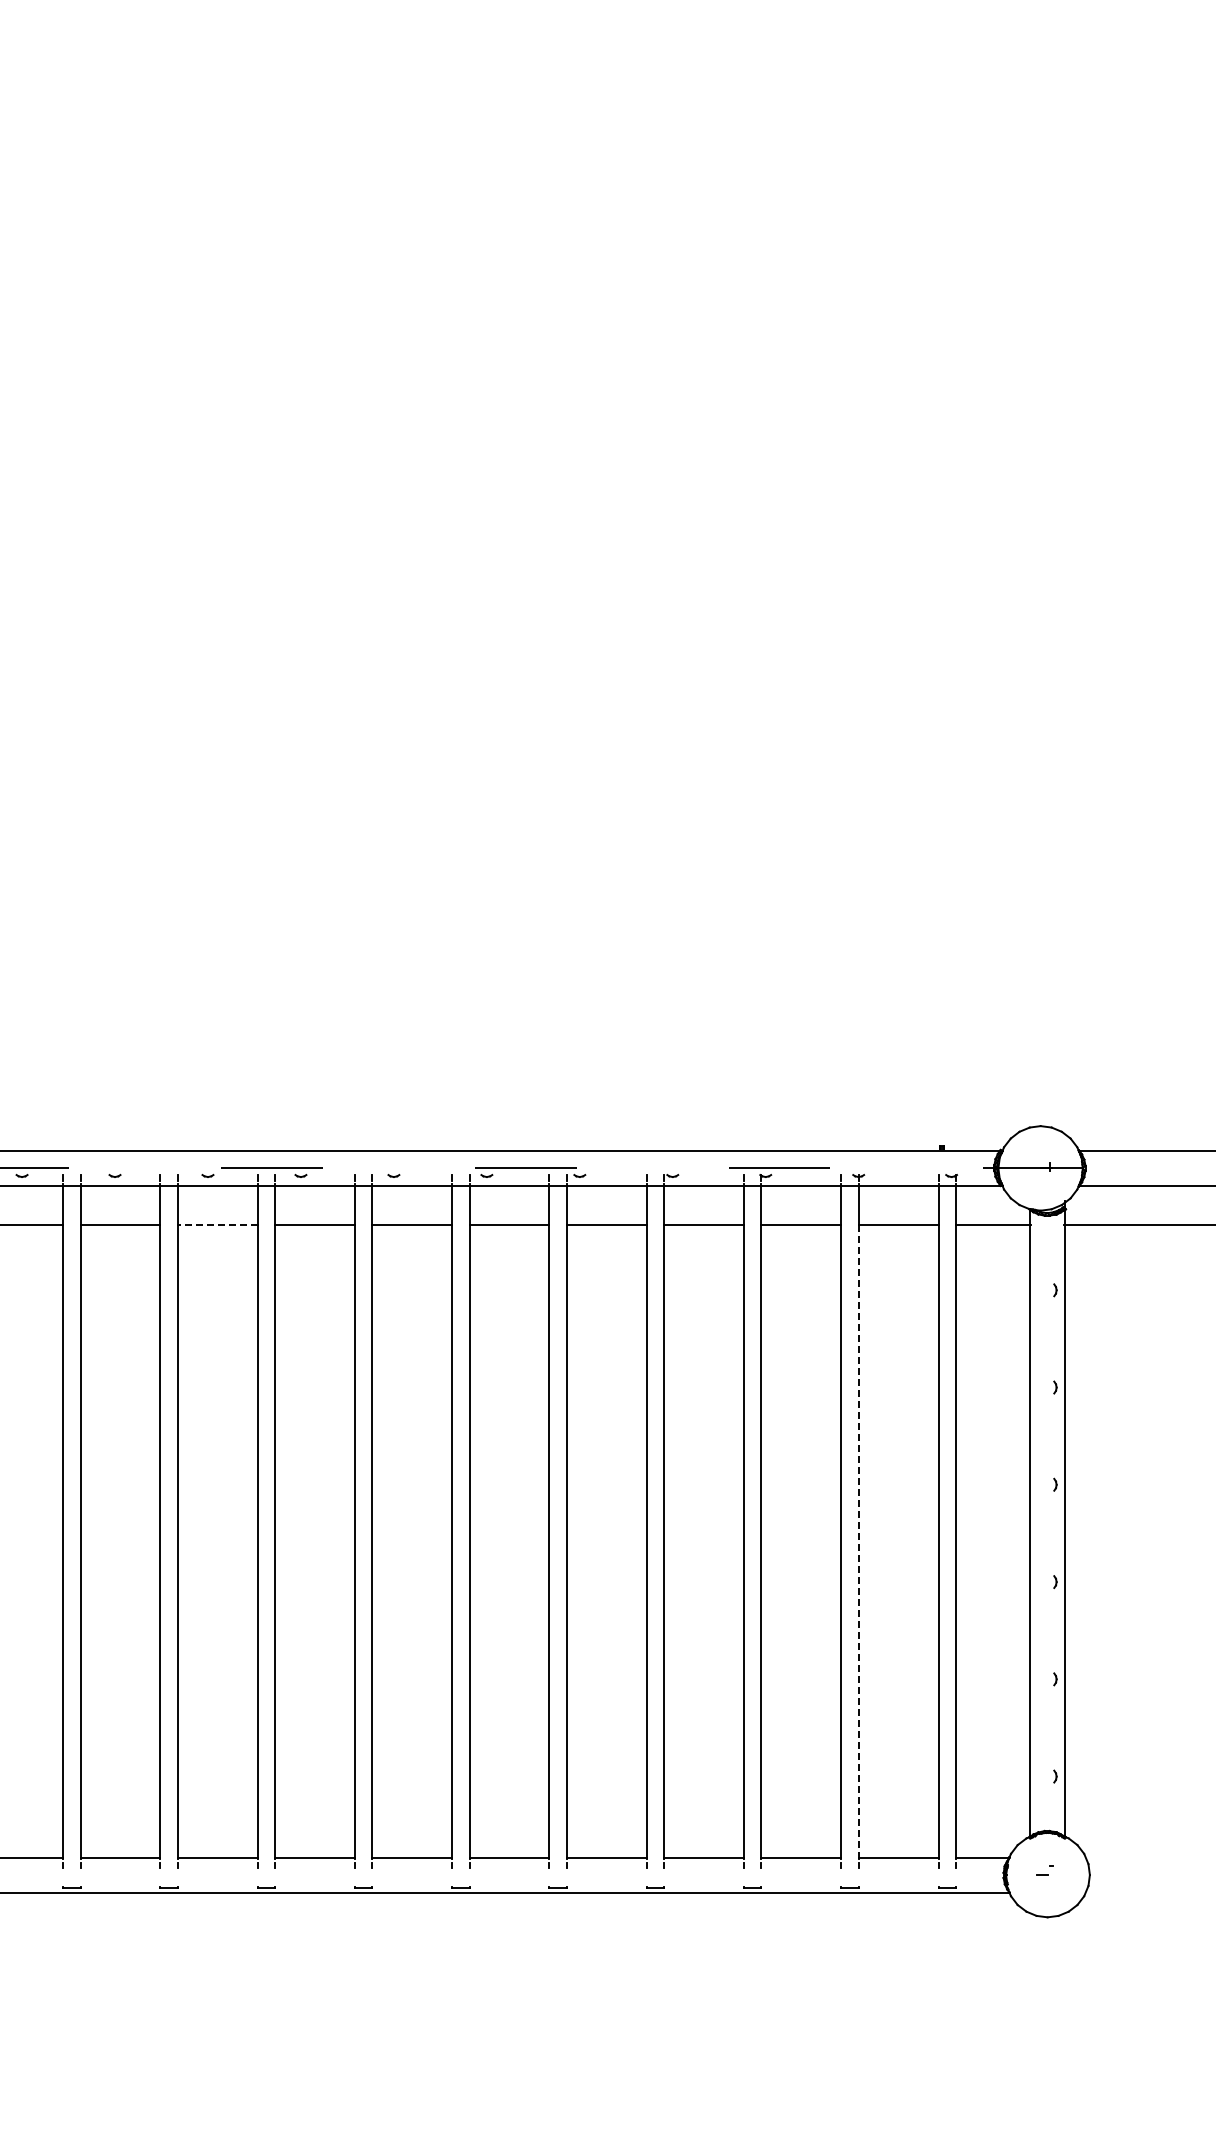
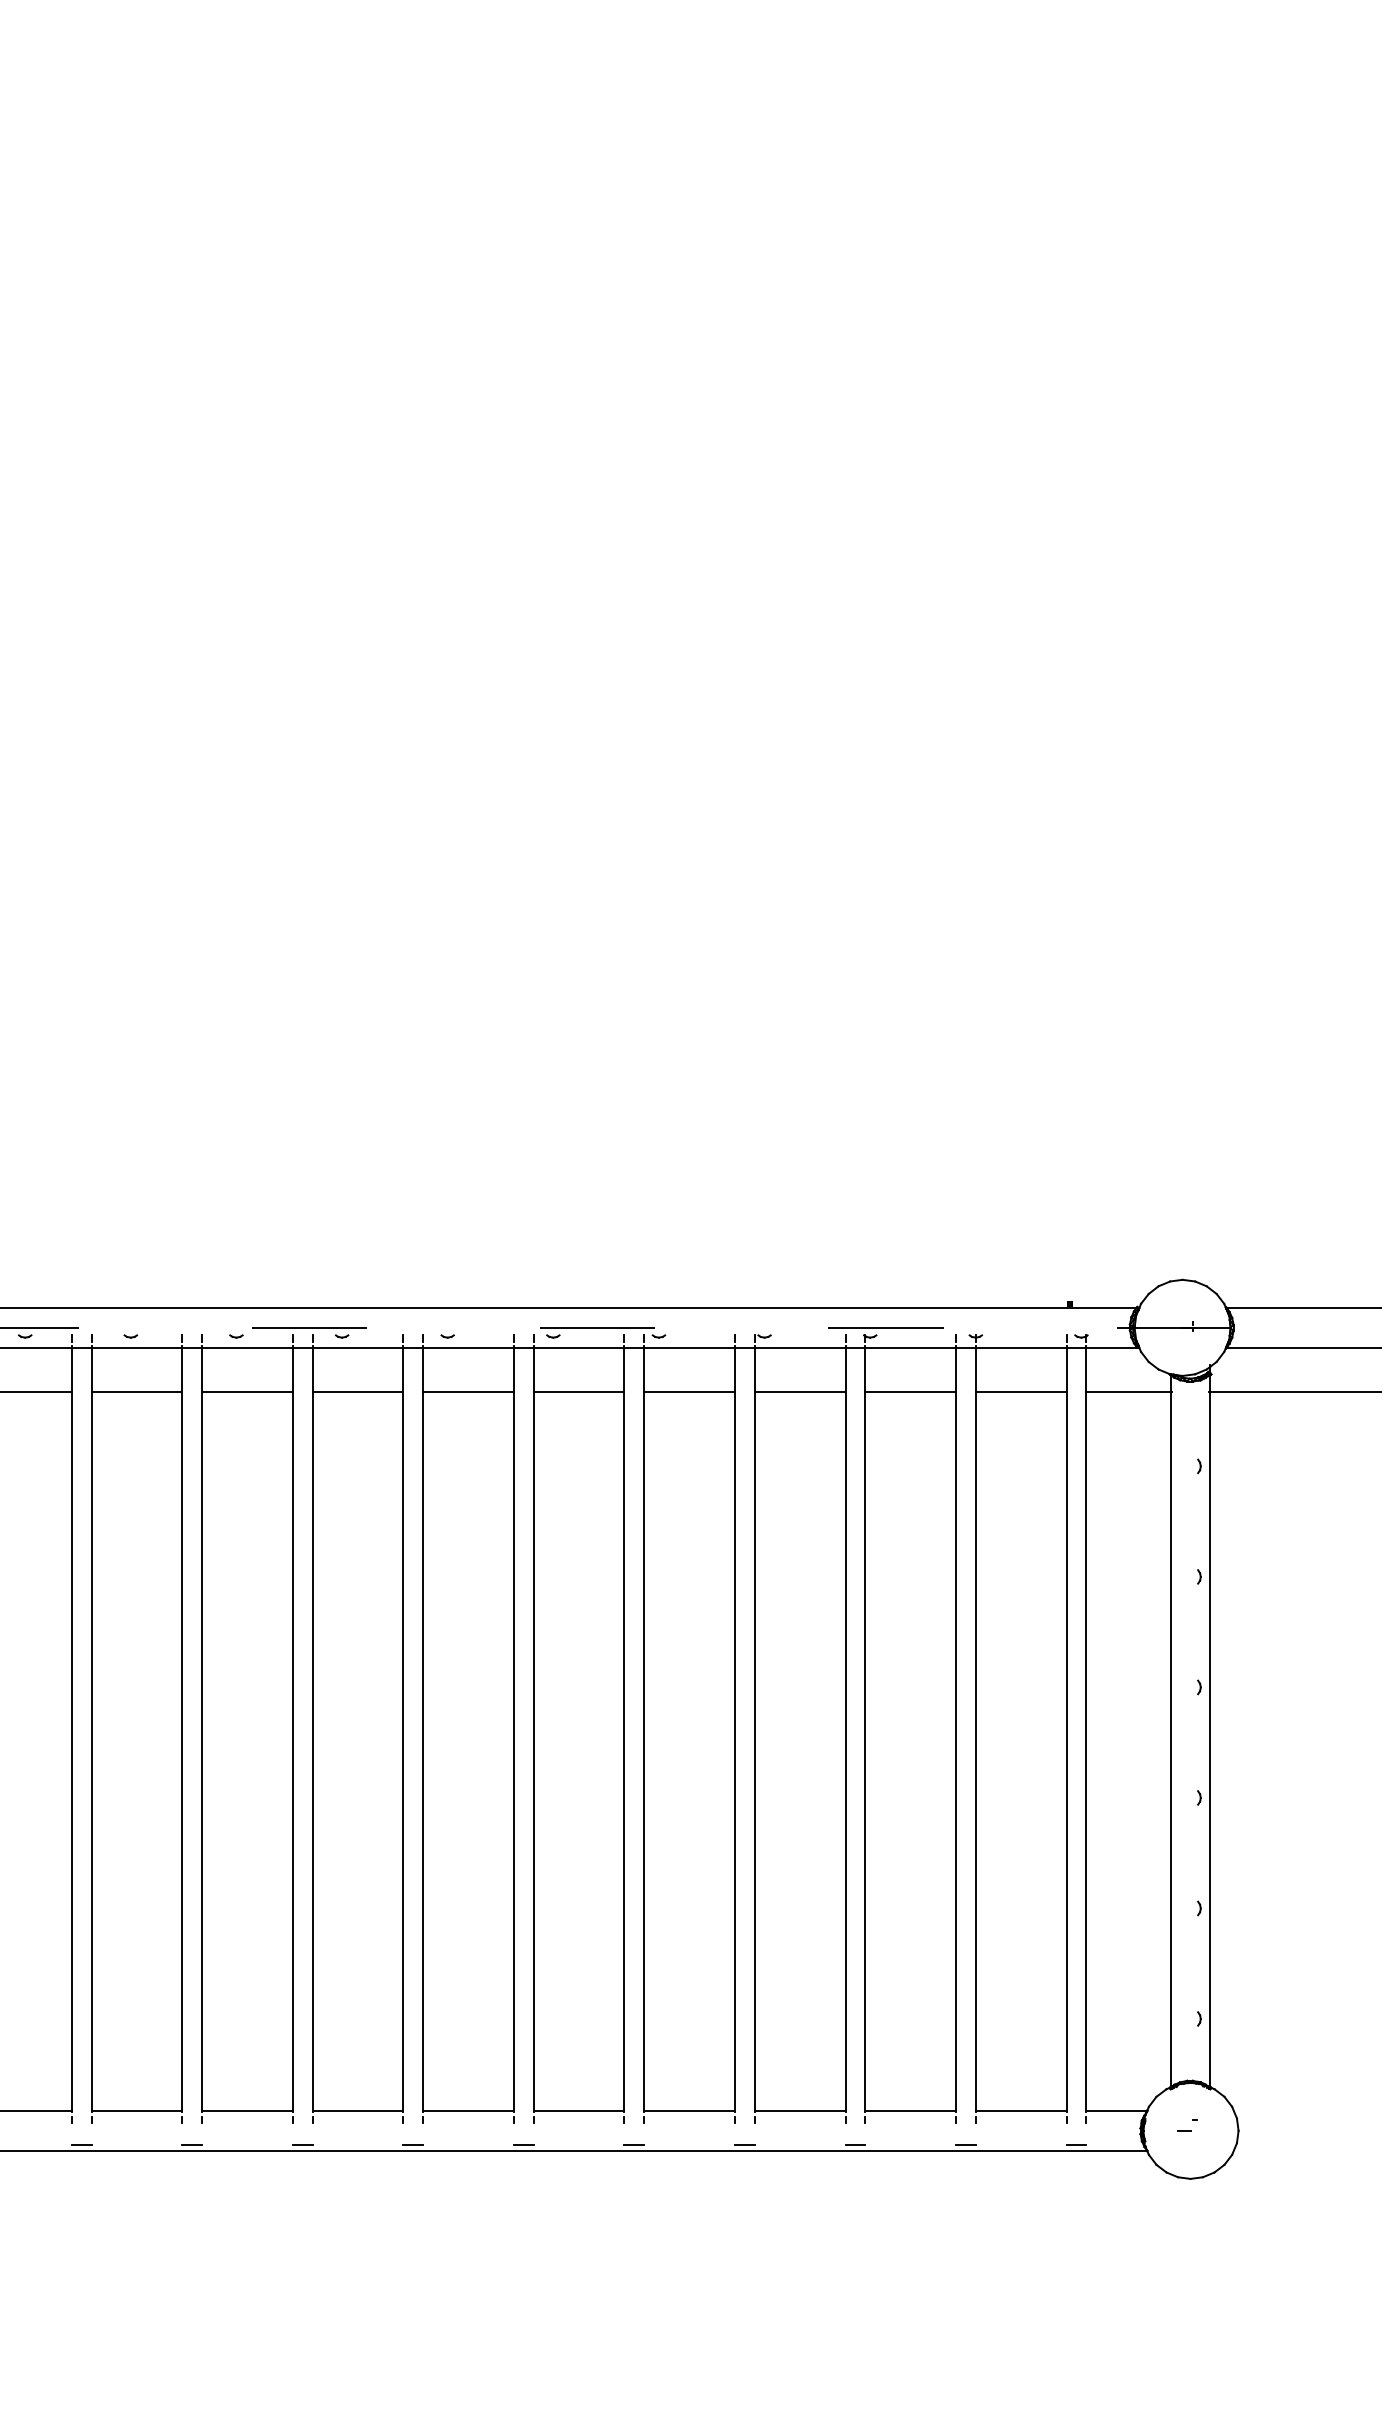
line: (217, 1225) -> (247, 1392), dashed -> solid
line: (858, 1541) -> (975, 1751), dashed -> solid

